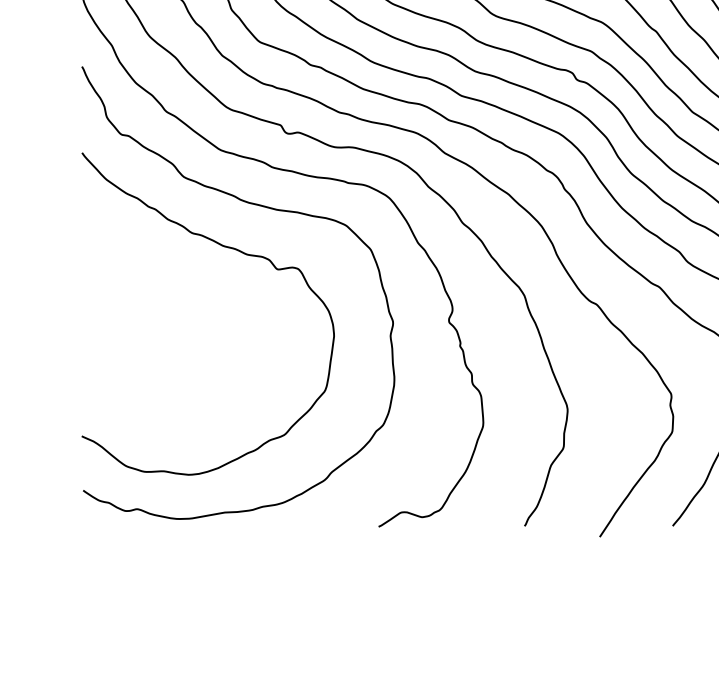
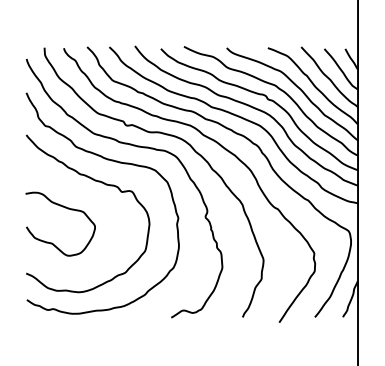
curve: (166, 305) -> (67, 209), added

